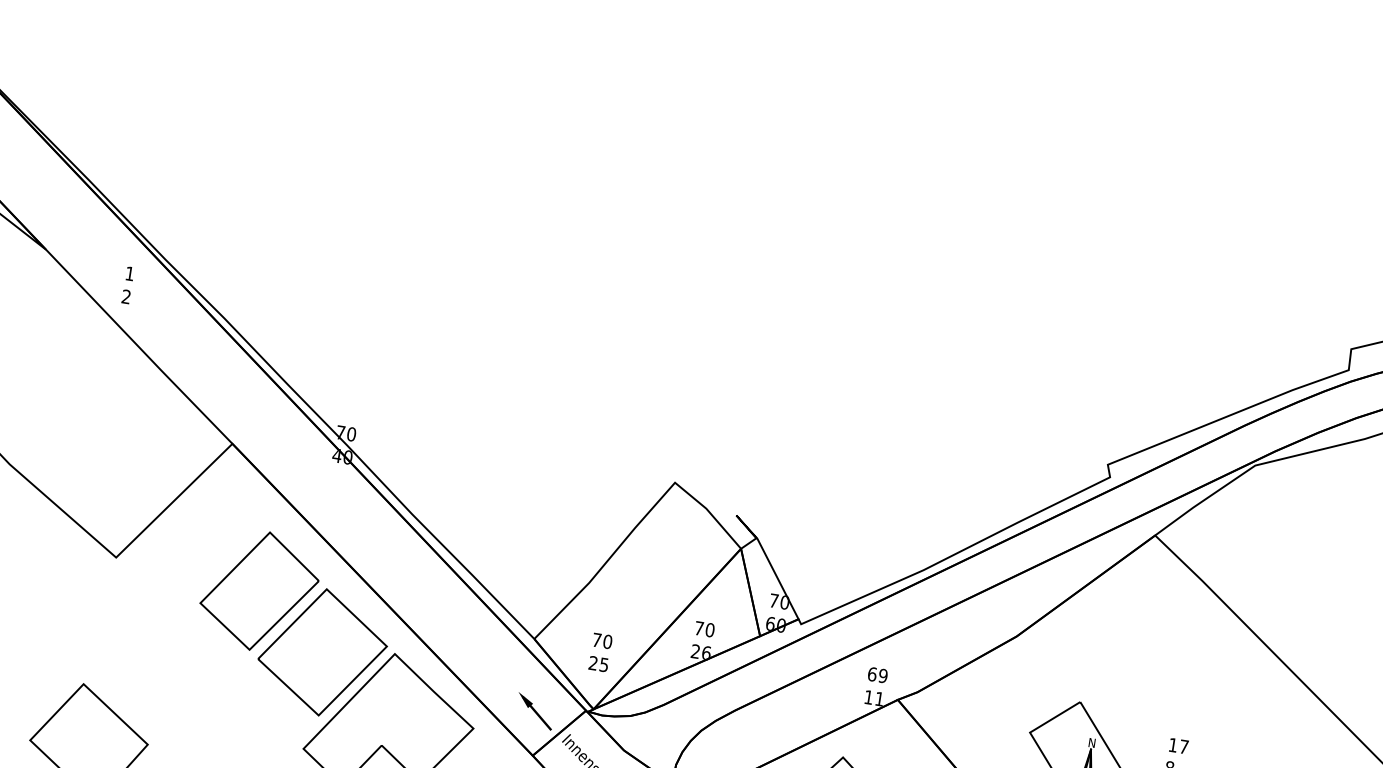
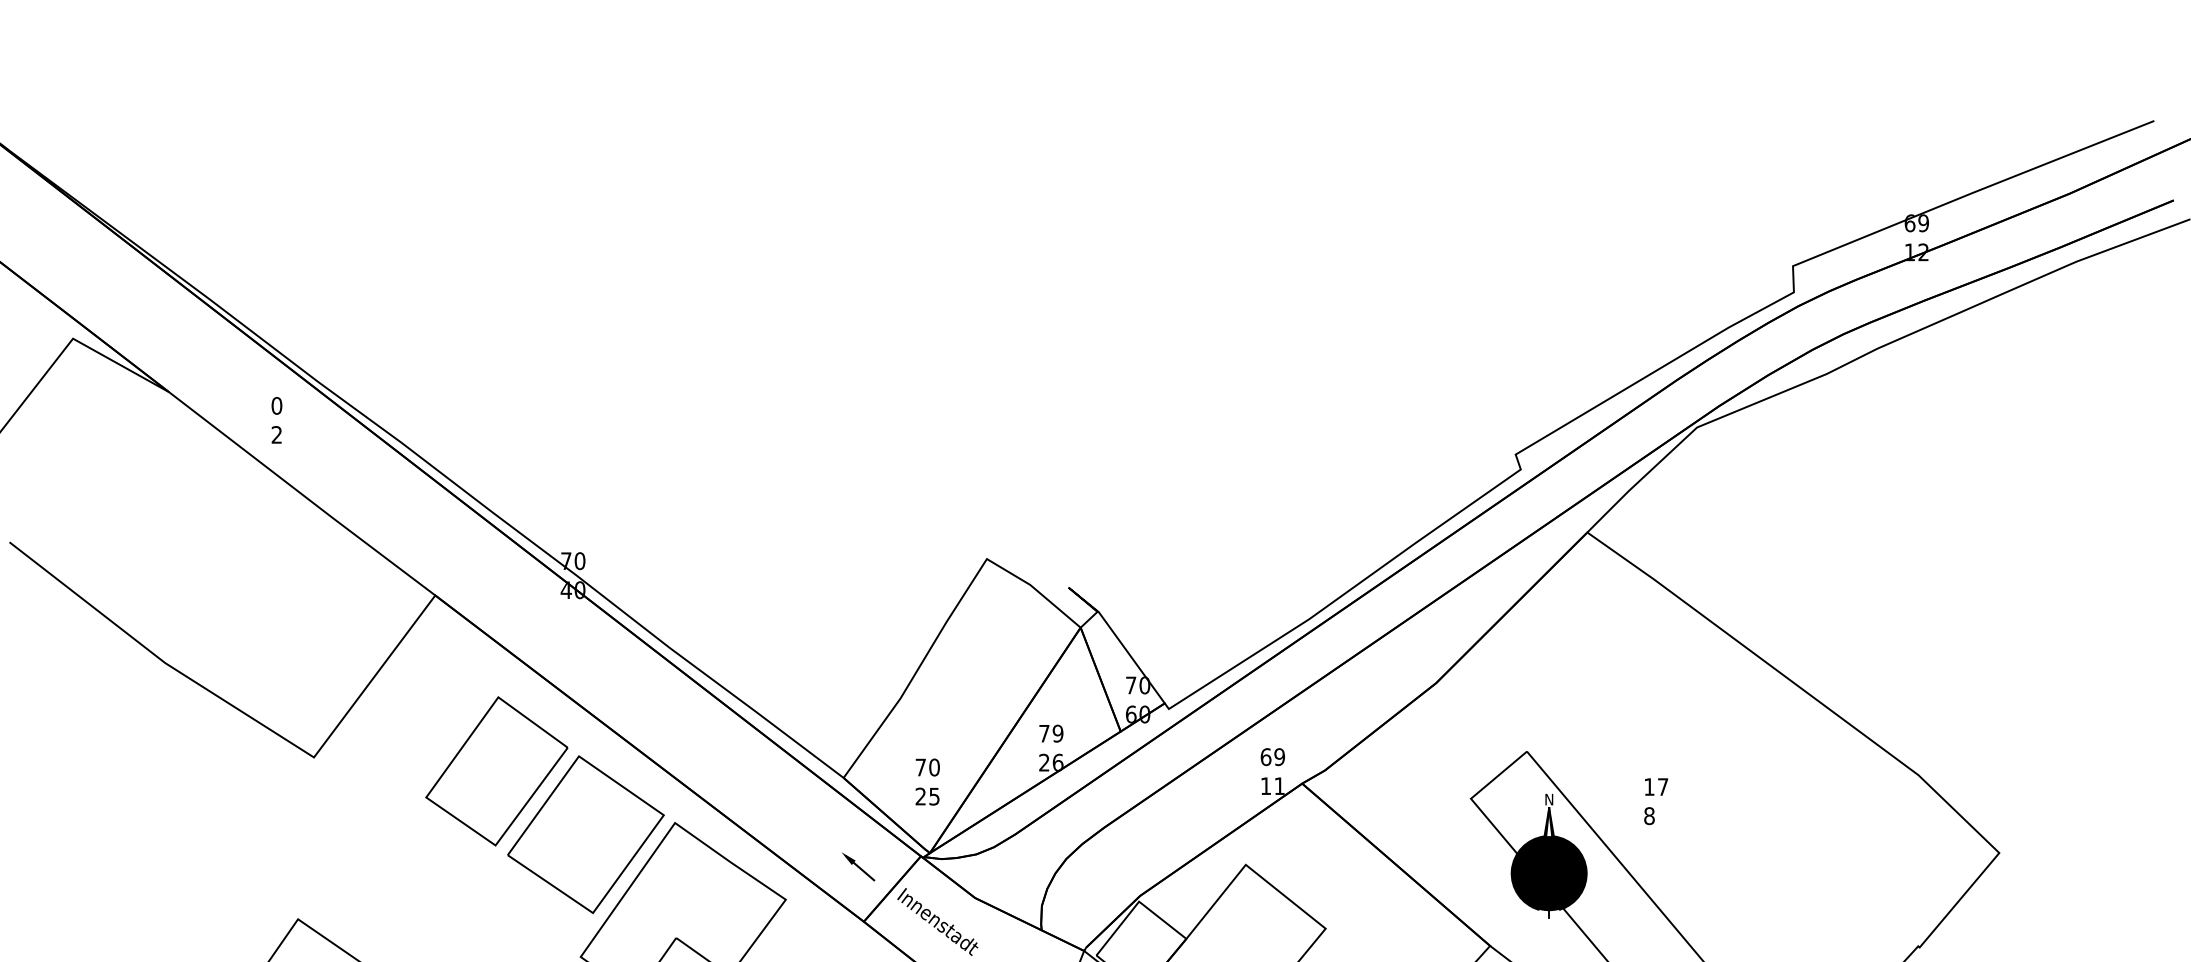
text: (129, 273) -> (276, 405), 1 -> 0
text: (709, 629) -> (1057, 733), 70 -> 79
part: (535, 711) -> (858, 866), size x0.7

